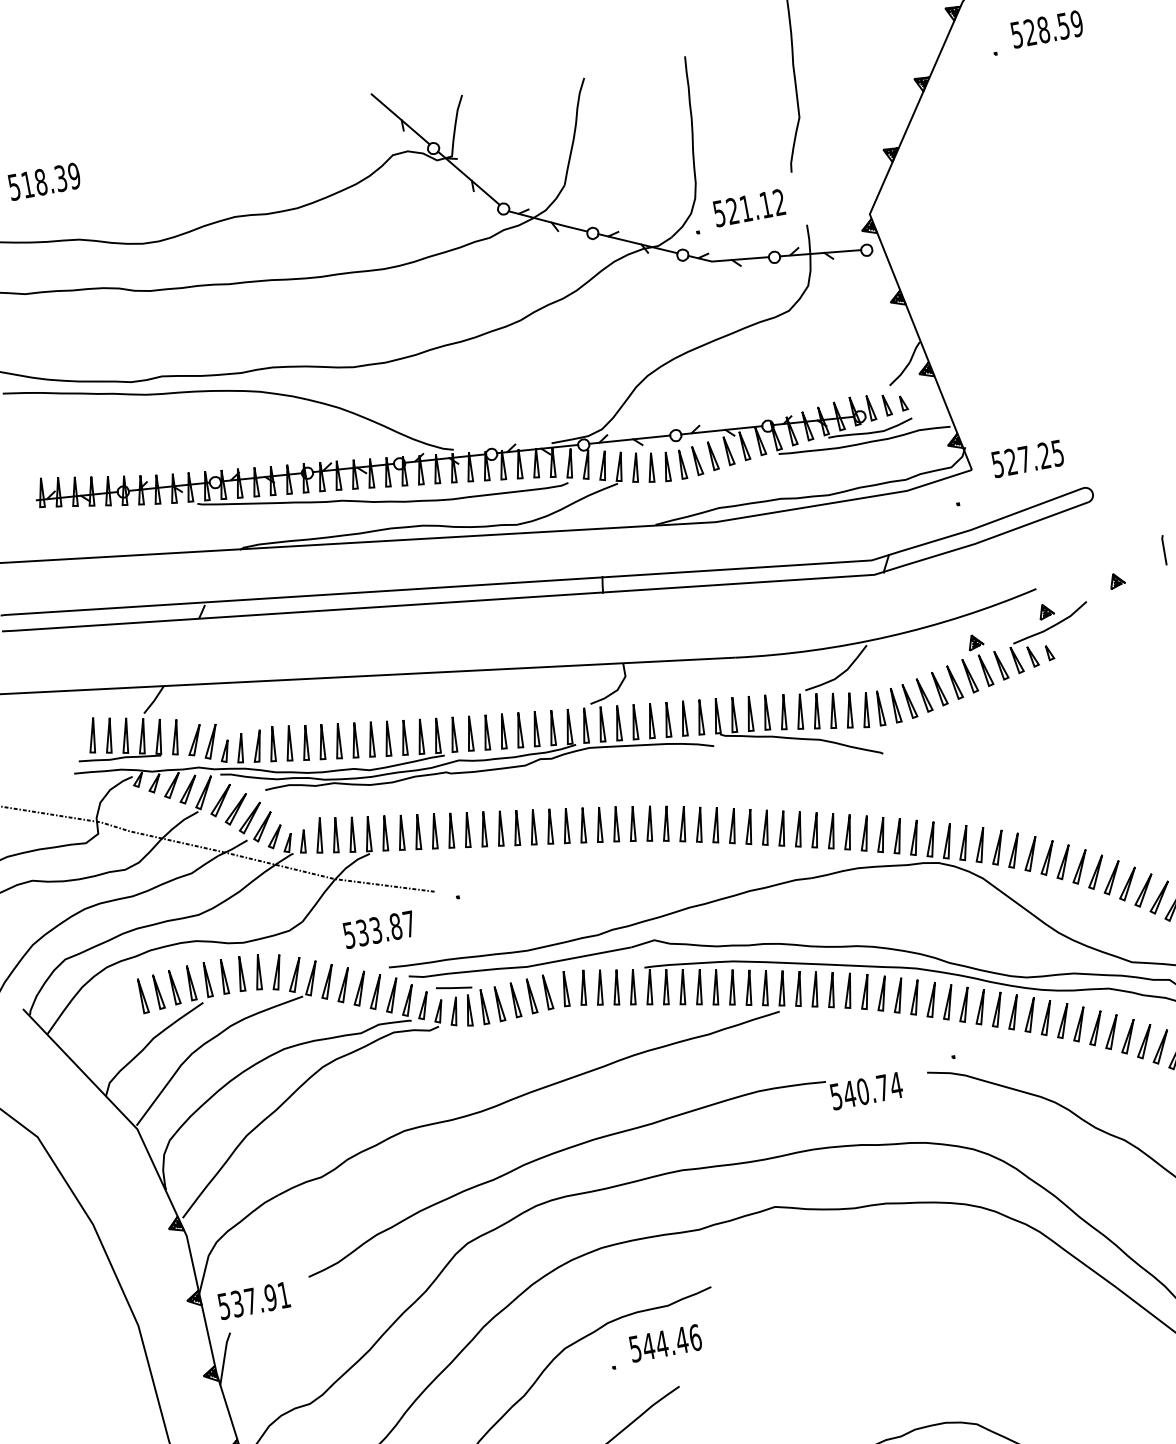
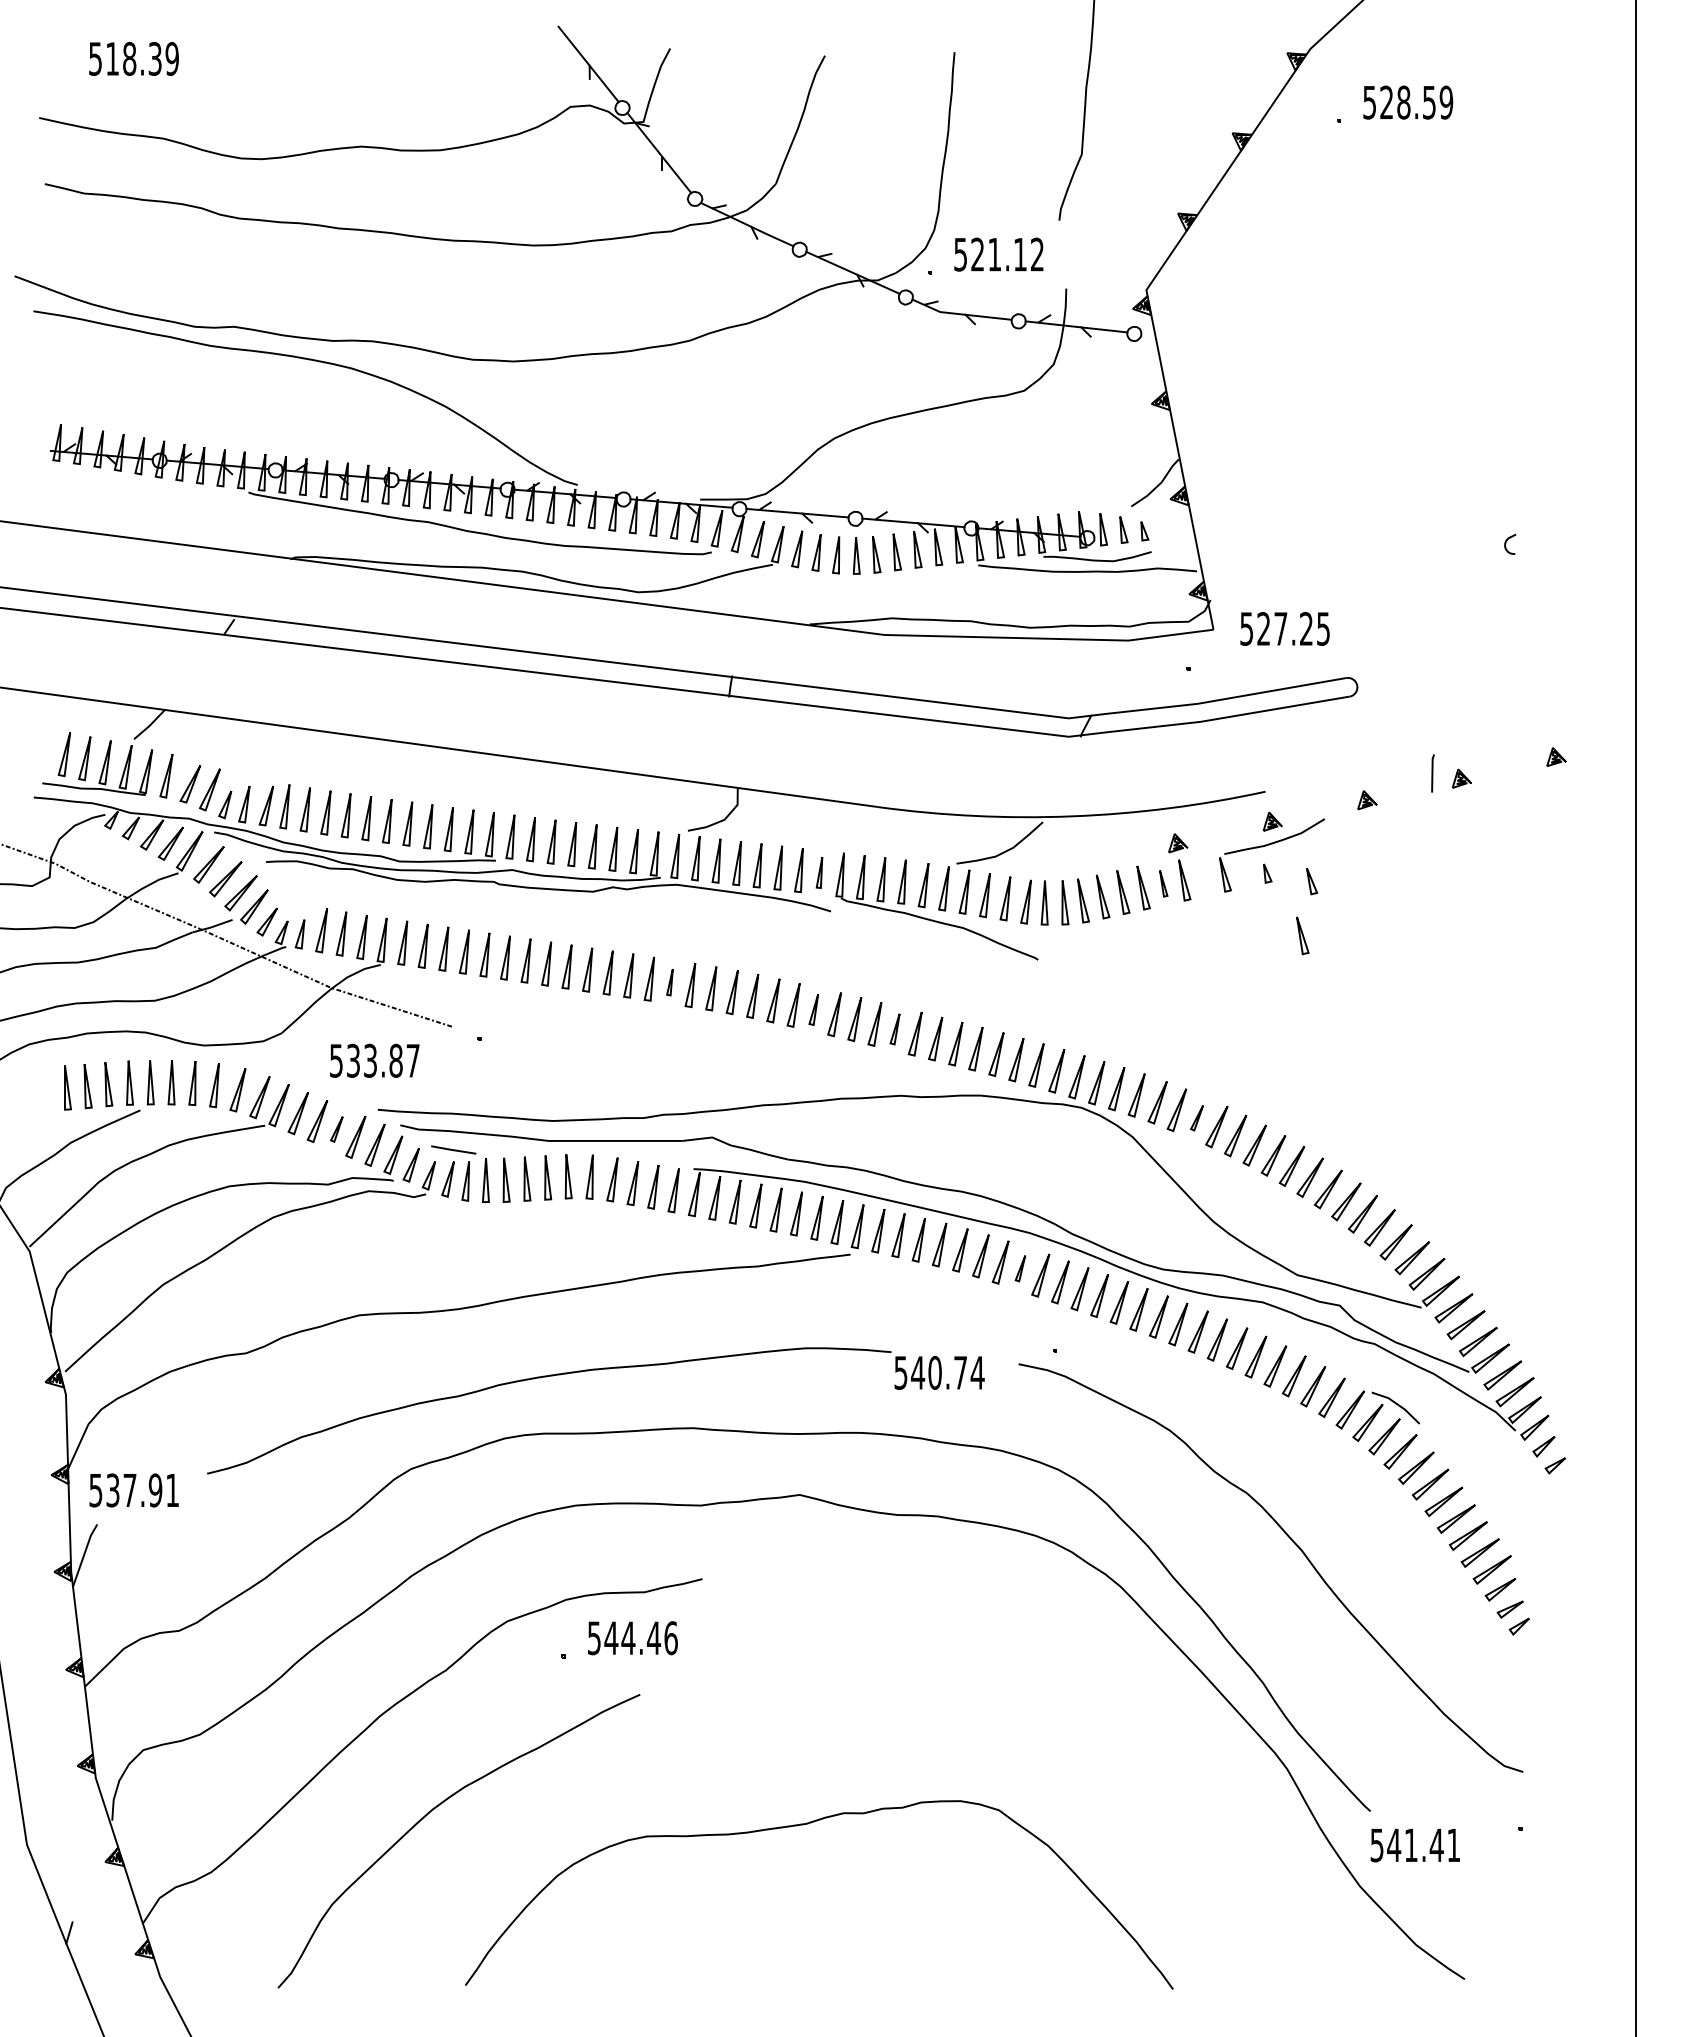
part: (1033, 656) -> (1312, 881), moved
part: (1001, 664) -> (1302, 935), moved
part: (970, 675) -> (1163, 883), size x0.6
part: (699, 717) -> (819, 872), size x0.7
part: (598, 825) -> (669, 982), size x0.6
part: (714, 825) -> (813, 1009), size x0.7
part: (781, 829) -> (894, 1029), size x0.7
part: (1030, 853) -> (1196, 1117), size x0.6
part: (359, 989) -> (336, 1129), size x0.6
part: (914, 997) -> (1020, 1268), size x0.6

